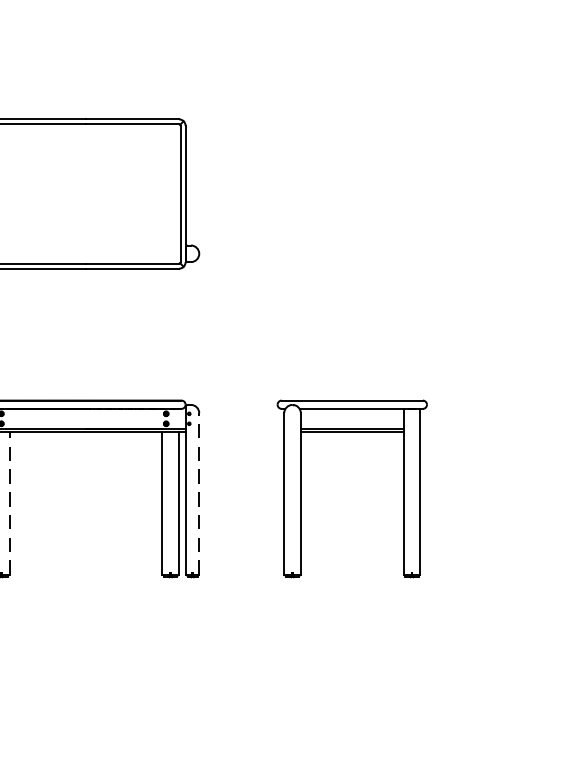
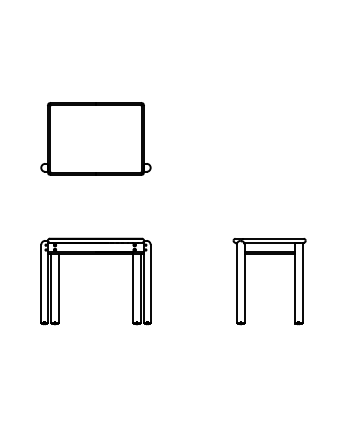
part: (302, 489) -> (245, 281), moved
line: (198, 493) -> (150, 283), dashed -> solid
line: (10, 503) -> (59, 288), dashed -> solid

